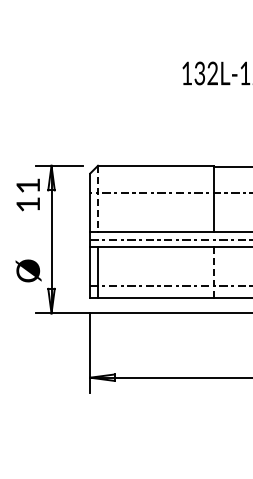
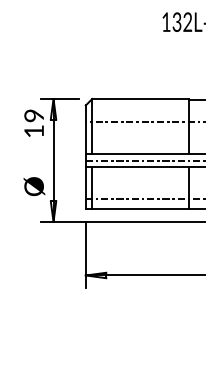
text: (27, 185) -> (33, 115), 11 -> 19
line: (98, 199) -> (92, 127), dashed -> solid
line: (214, 272) -> (189, 187), dashed -> solid

